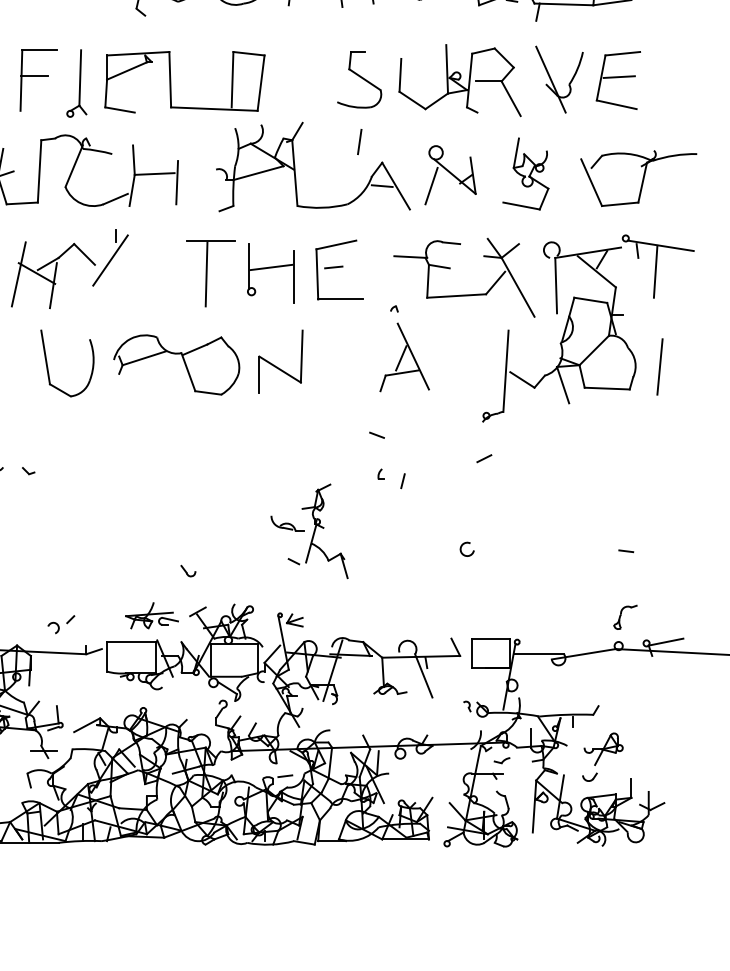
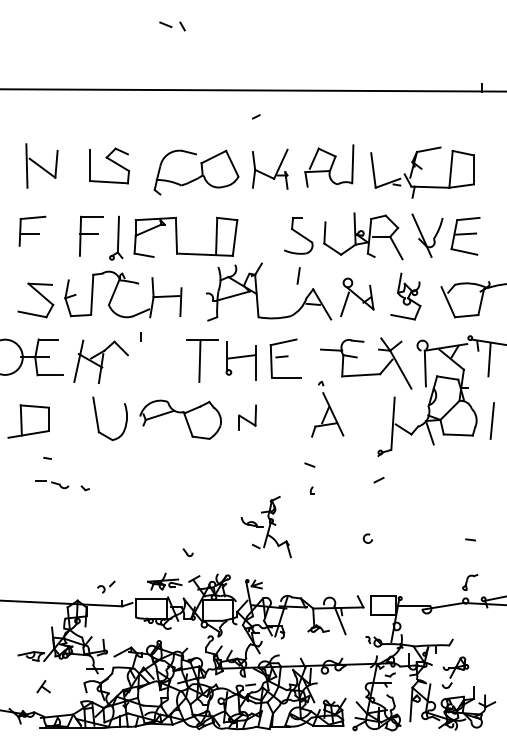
line: (109, 260) -> (137, 352), removed
part: (280, 361) -> (247, 417), size x0.6
line: (402, 480) -> (326, 494), removed

